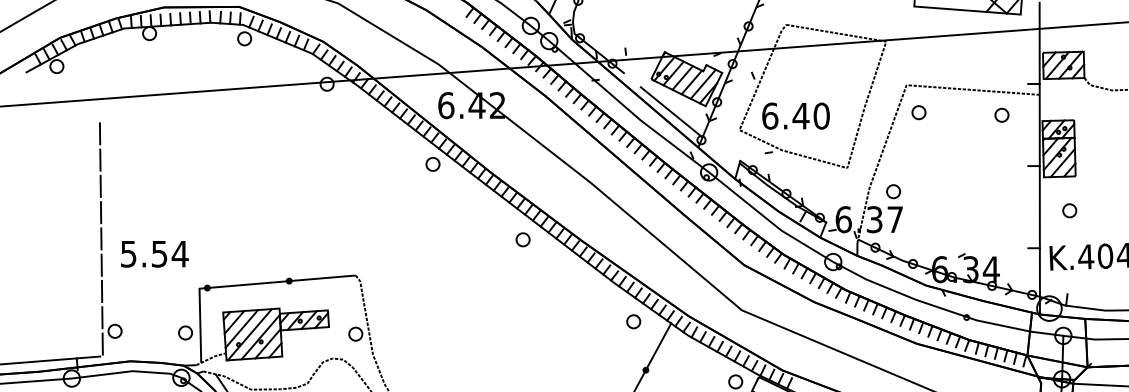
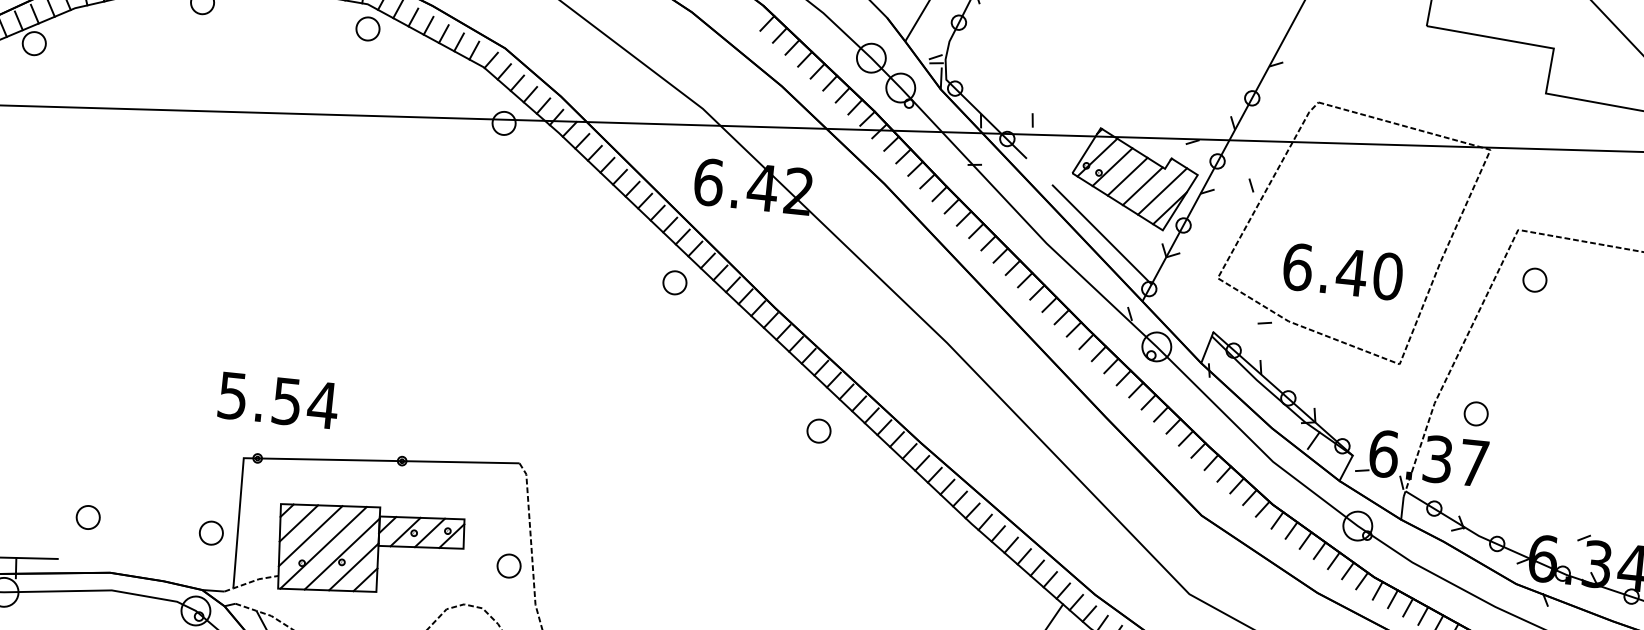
text: (795, 115) -> (1342, 270), moved
line: (100, 237) -> (79, 350), removed
text: (154, 254) -> (277, 401), moved
part: (633, 321) -> (997, 594), removed

